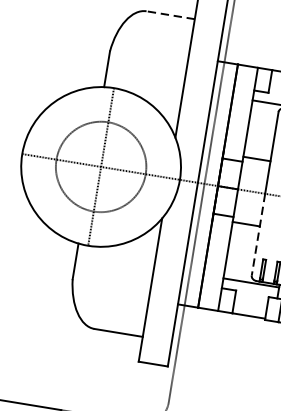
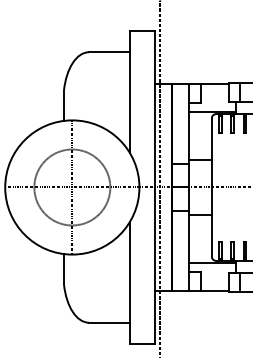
line: (170, 15) -> (109, 52), dashed -> solid
line: (257, 234) -> (211, 222), dashed -> solid

